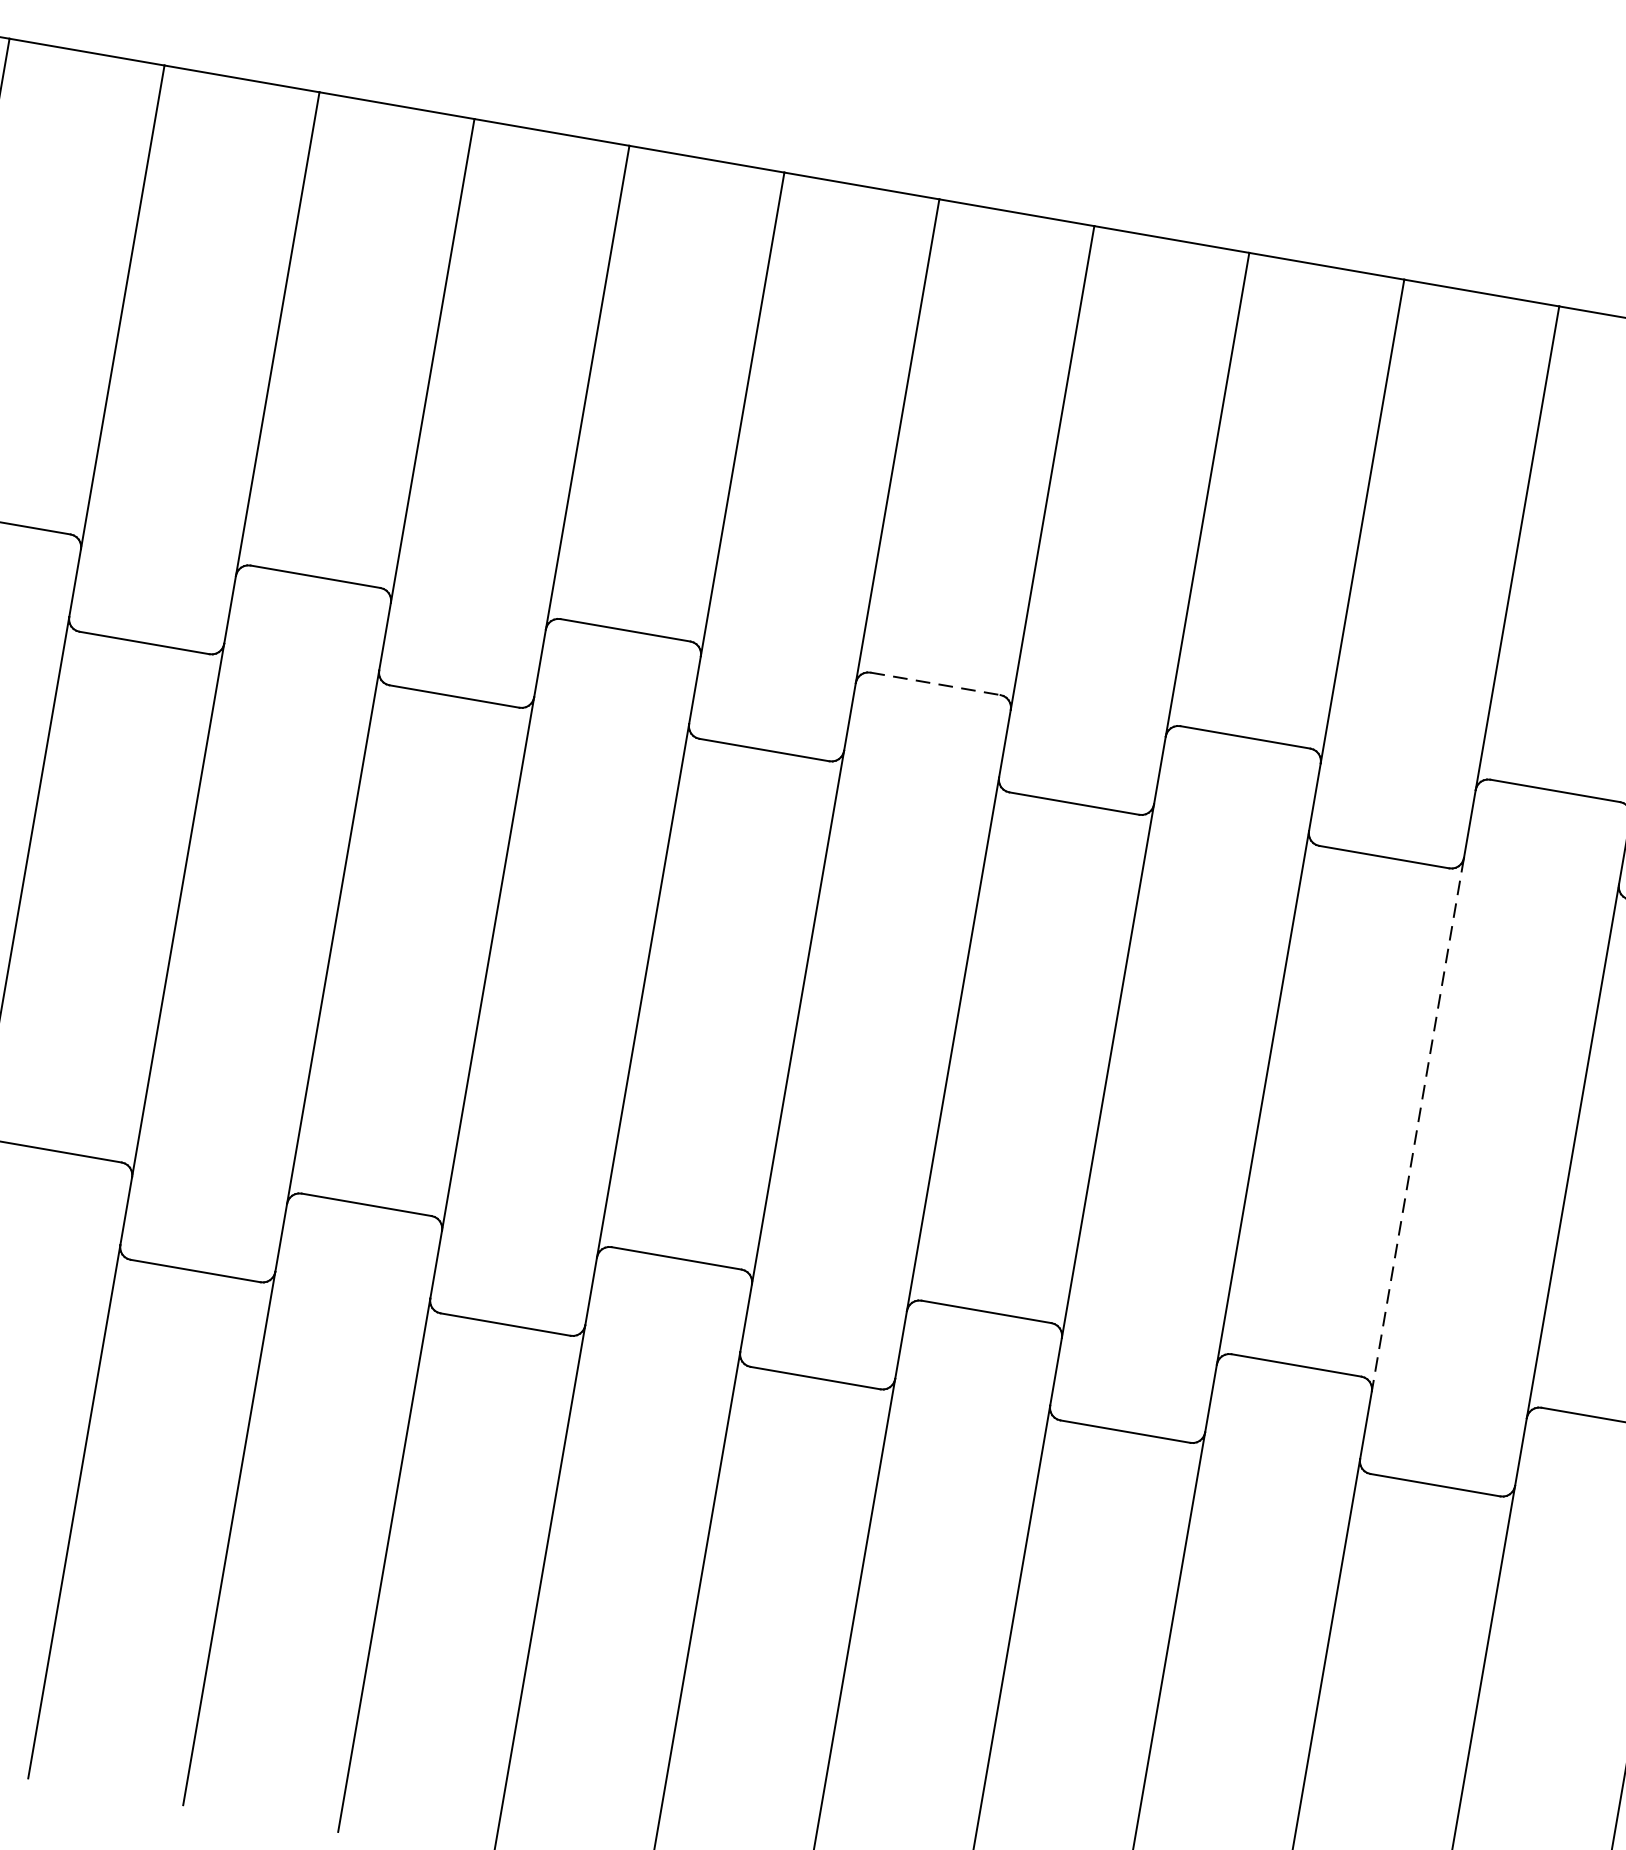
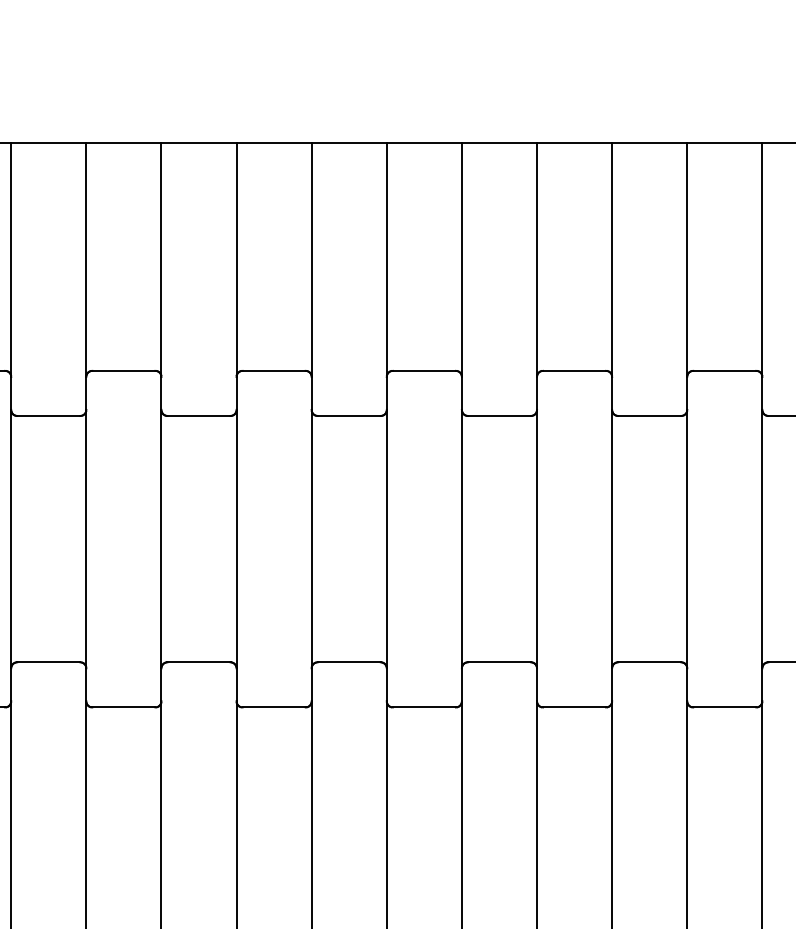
line: (935, 683) -> (424, 370), dashed -> solid
line: (1418, 1125) -> (687, 539), dashed -> solid

